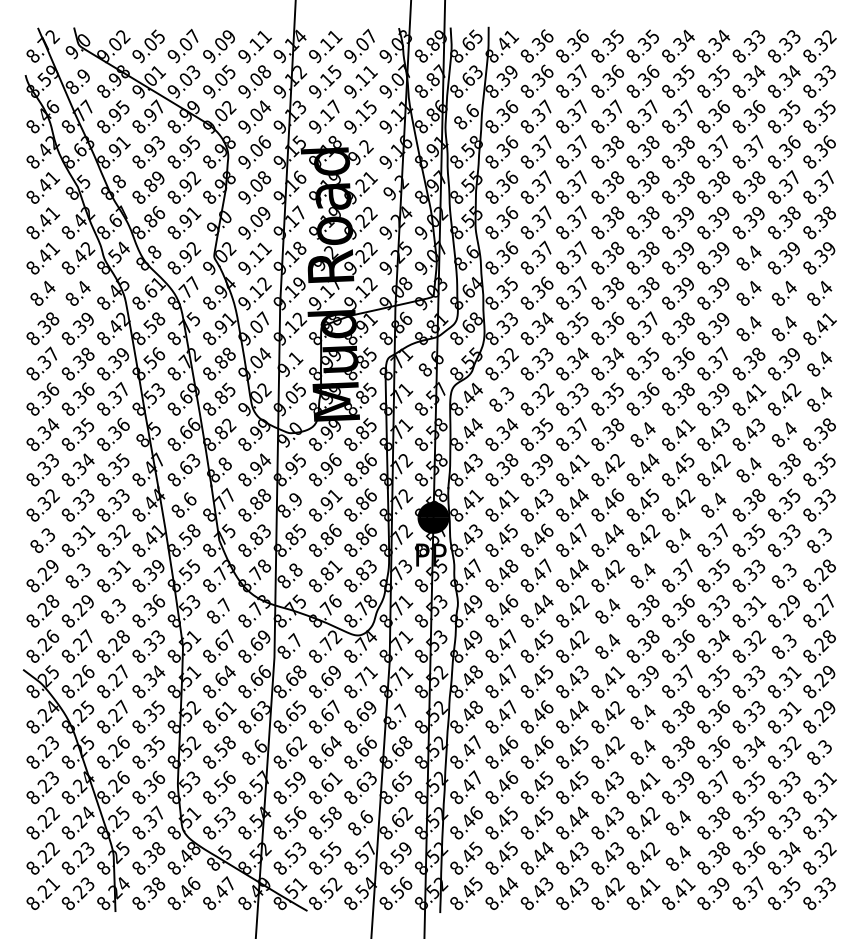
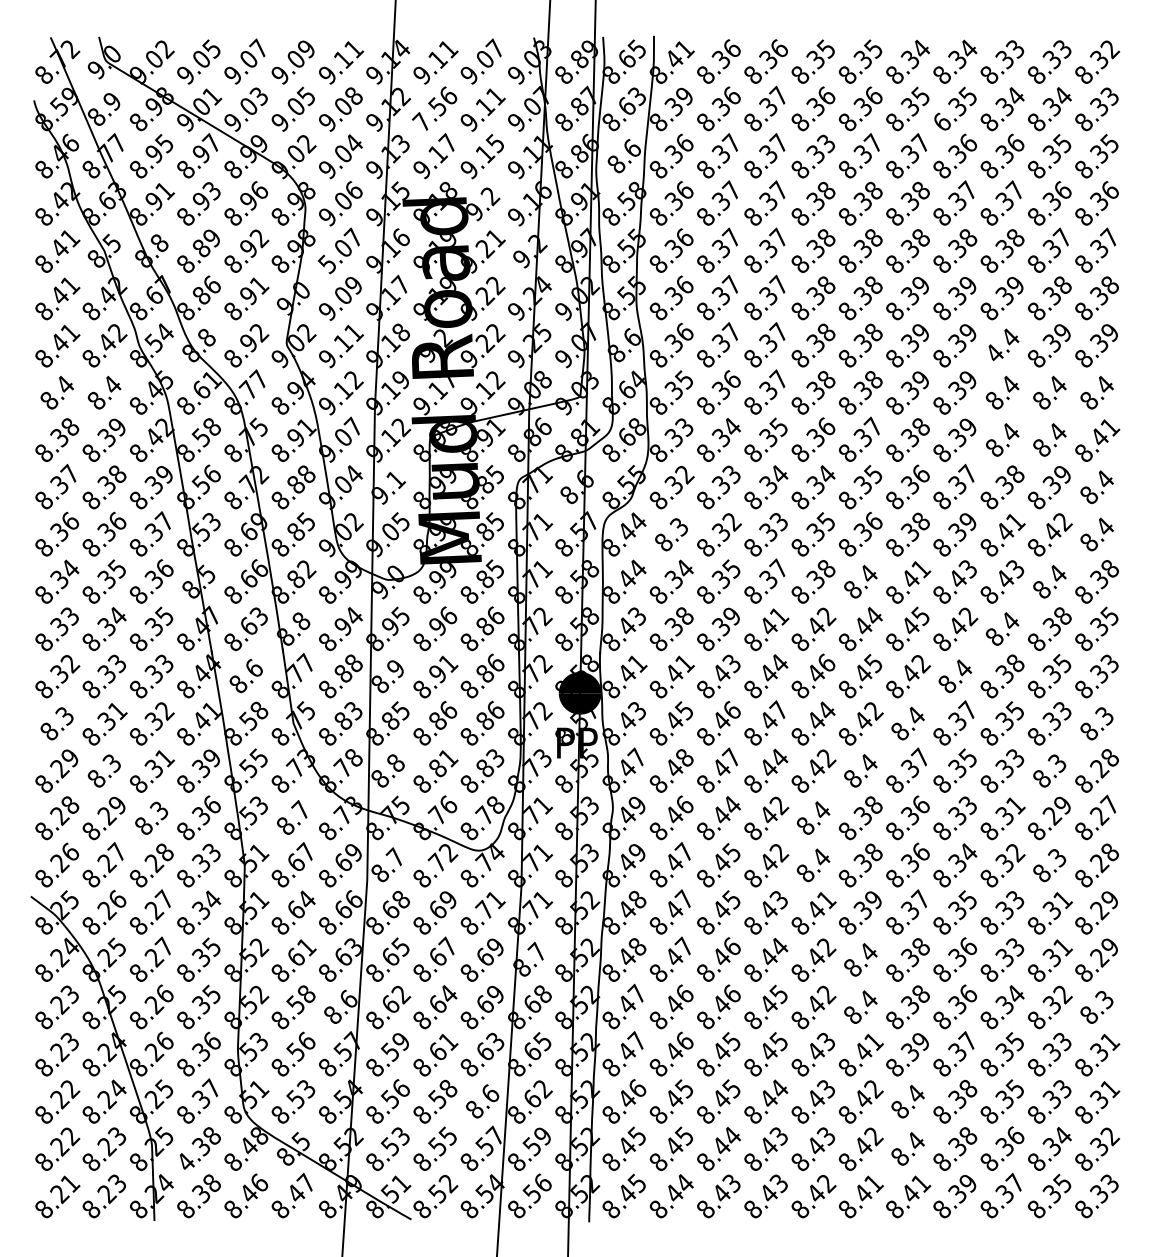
text: (324, 81) -> (434, 109), 9.15 -> 7.56
text: (703, 90) -> (941, 121), 8.35 -> 6.35
text: (616, 106) -> (825, 142), 8.37 -> 8.33
text: (193, 142) -> (258, 190), 8.95 -> 8.96
text: (254, 187) -> (340, 250), 9.08 -> 5.07
text: (742, 263) -> (993, 352), 8.4 -> 4.4
text: (369, 742) -> (494, 993), 8.66 -> 8.69
text: (138, 867) -> (185, 1161), 8.38 -> 4.38

